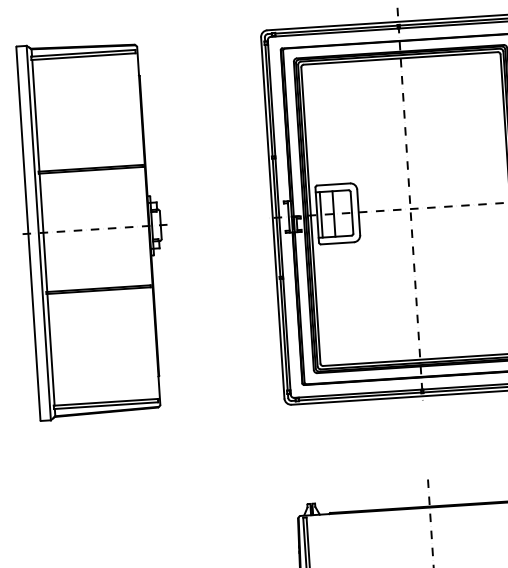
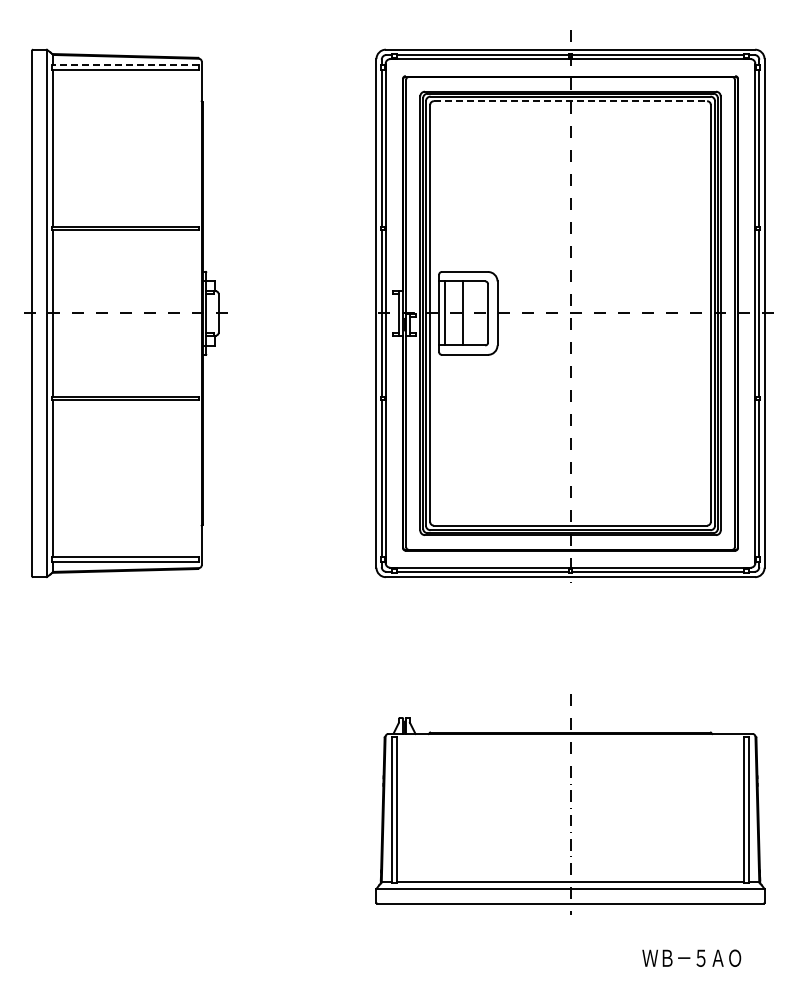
line: (83, 53) -> (125, 65), solid -> dashed
line: (400, 58) -> (570, 101), solid -> dashed

